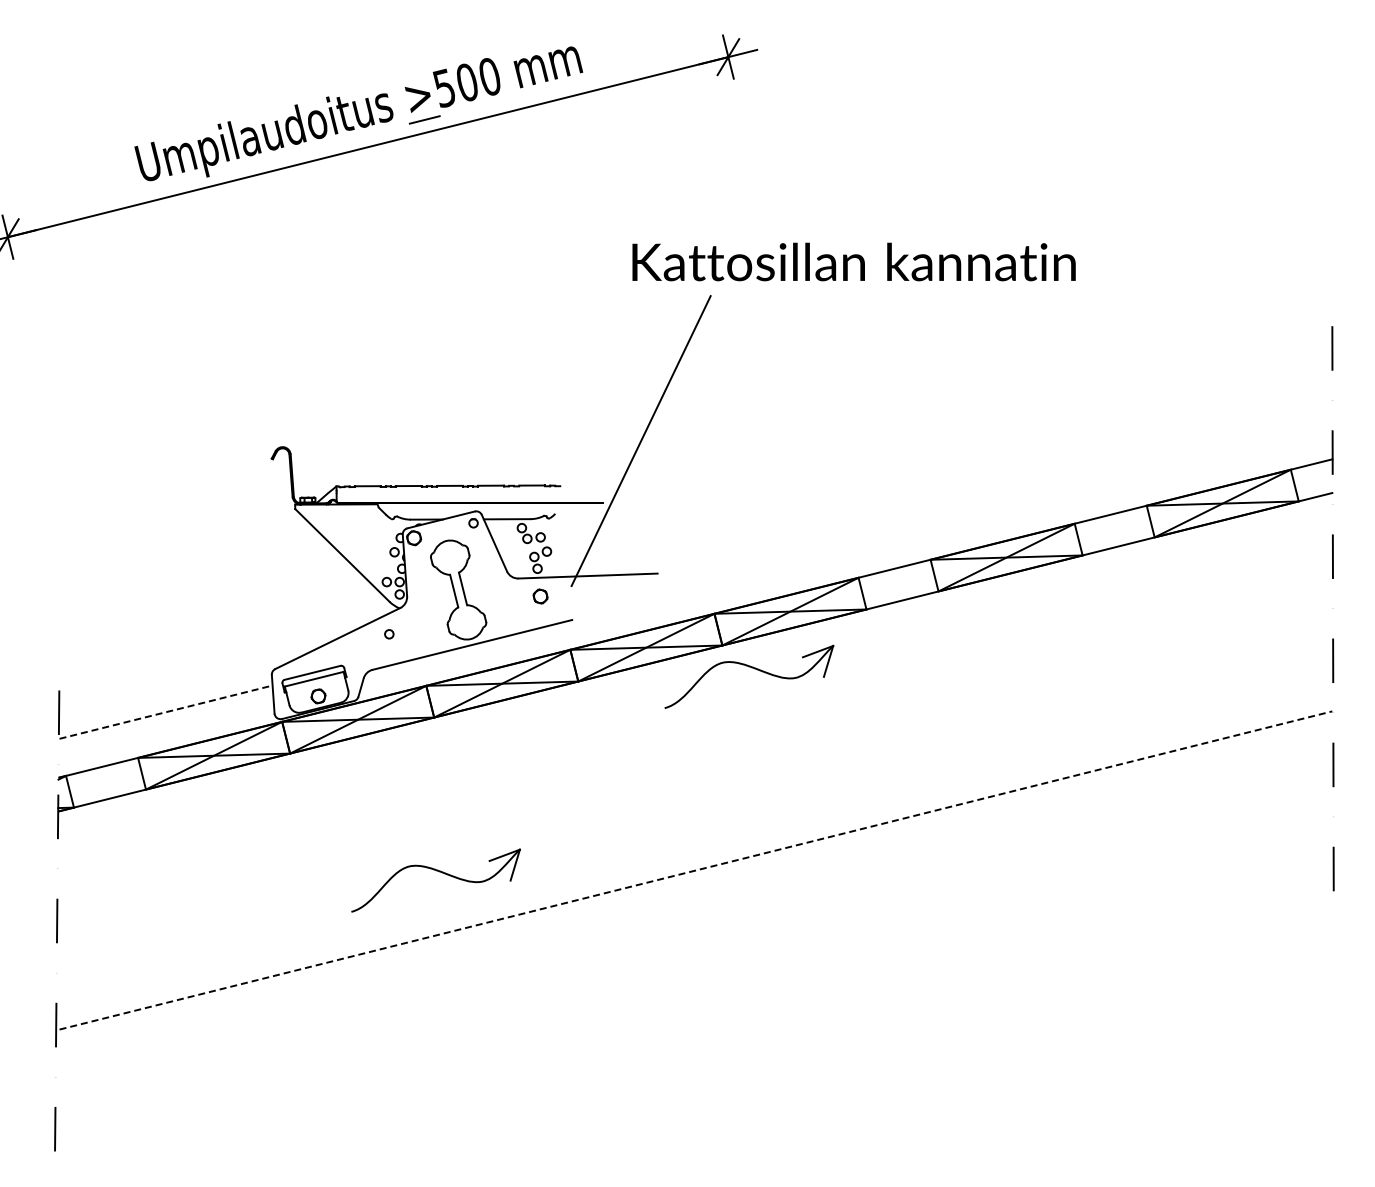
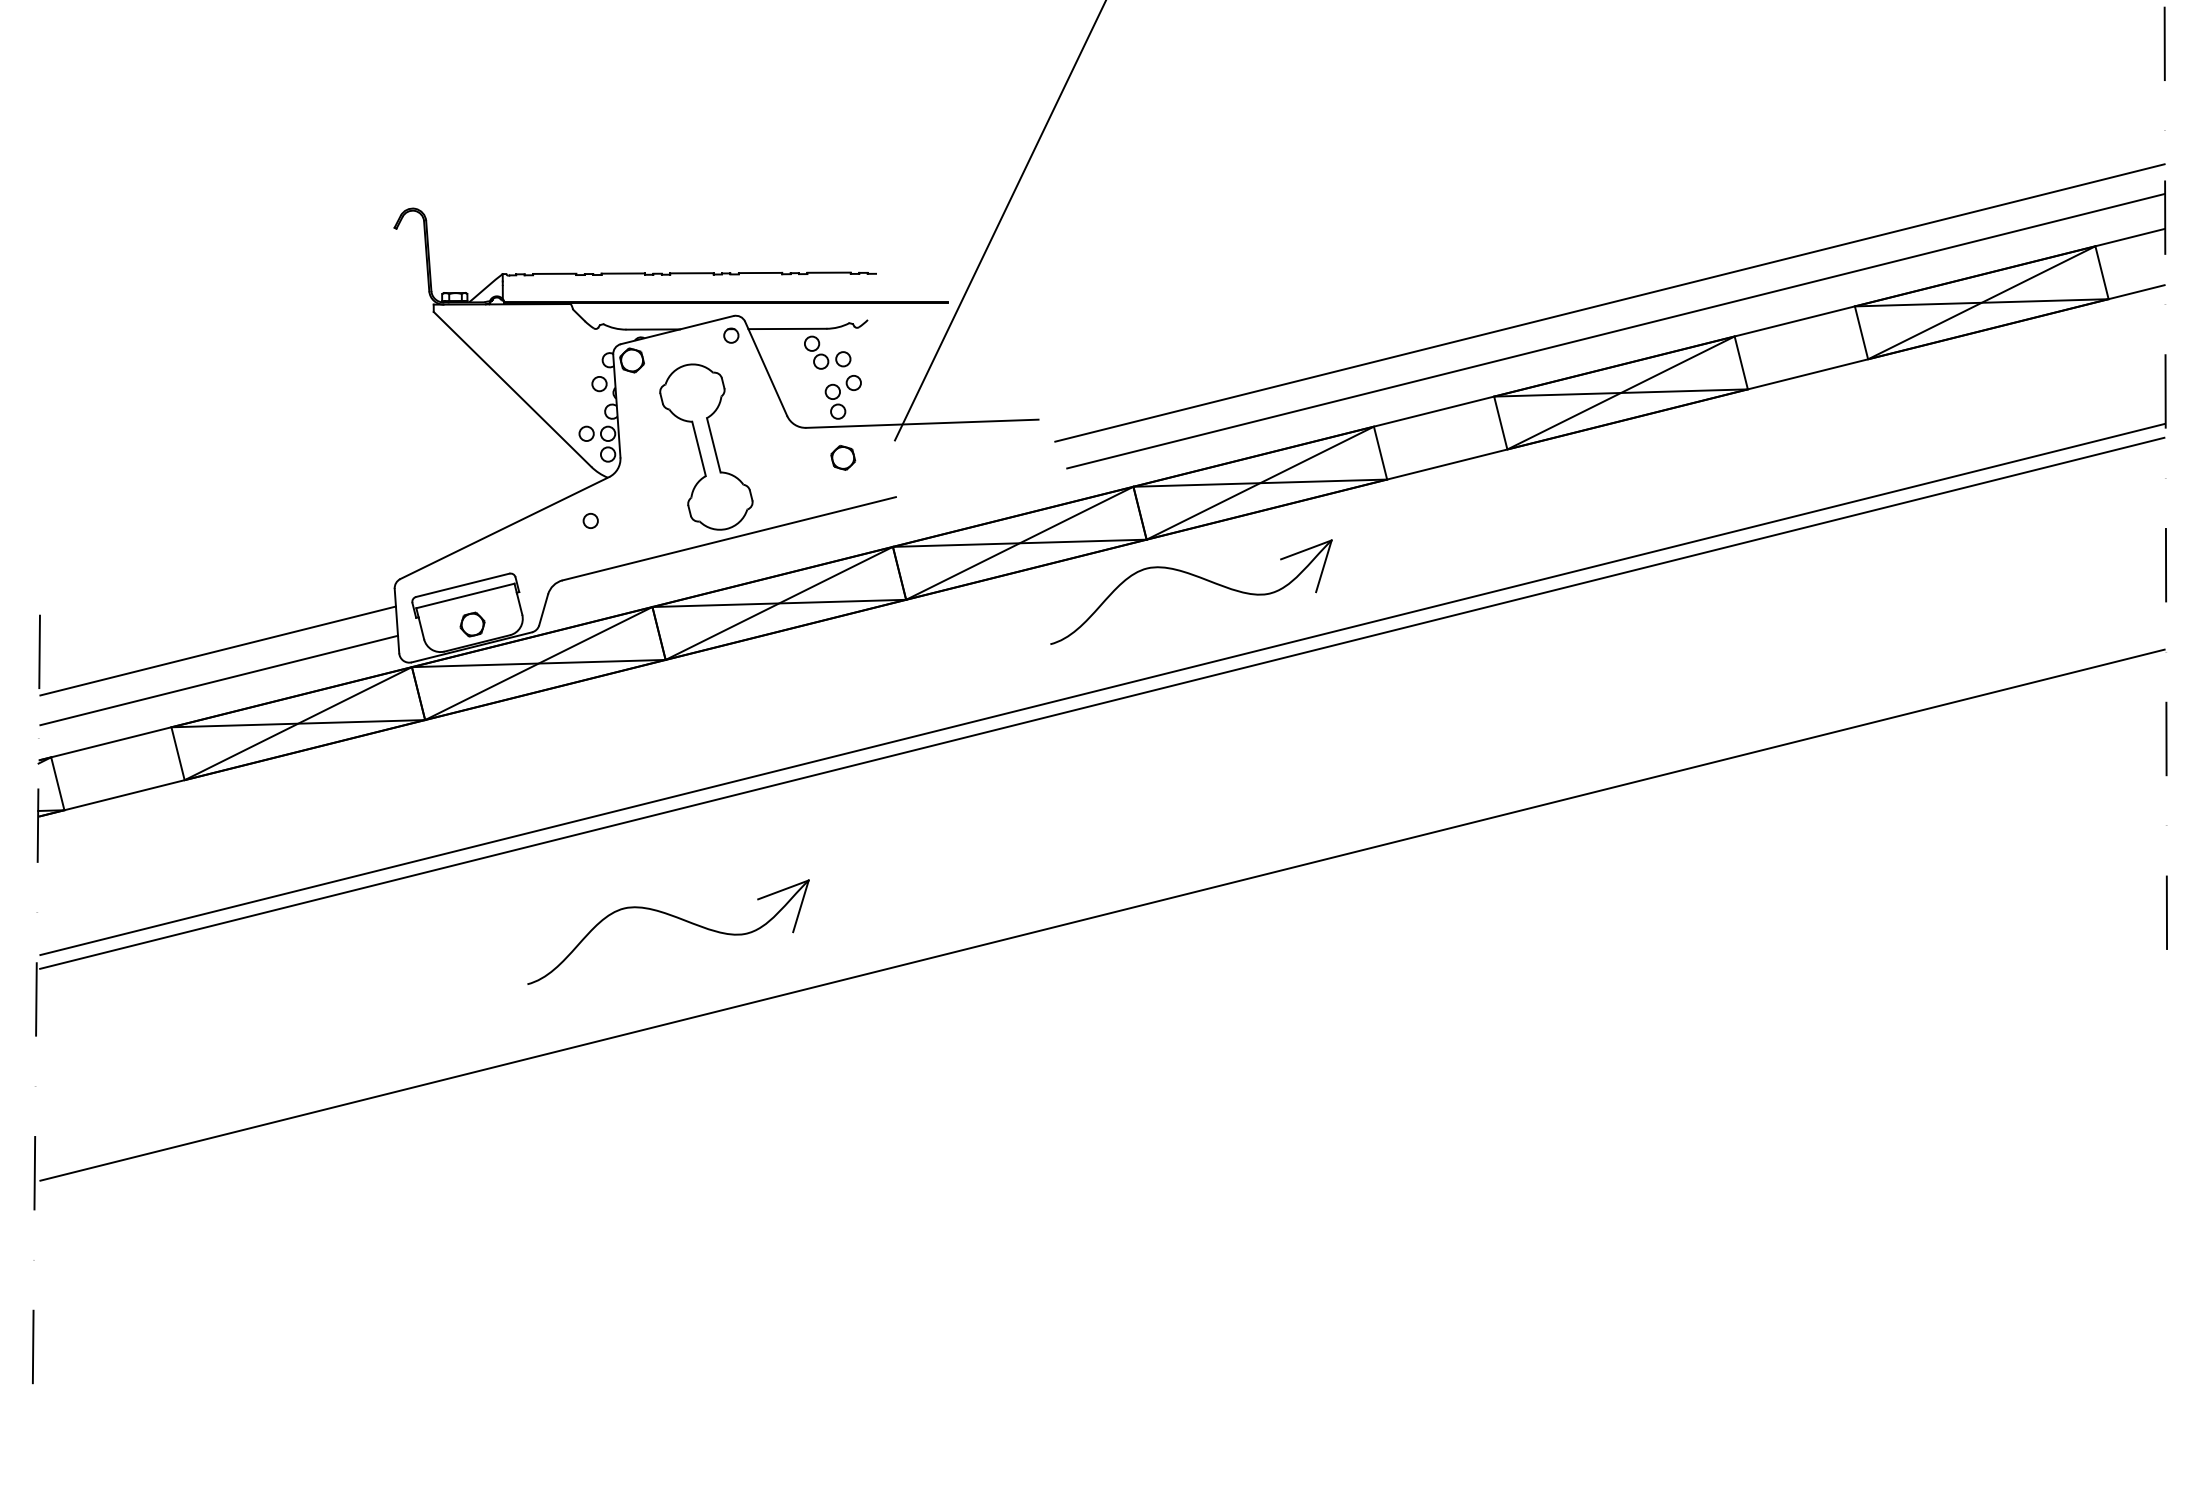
line: (999, 503) -> (1609, 302), added
line: (1003, 520) -> (1615, 331), added
line: (166, 712) -> (218, 651), dashed -> solid
line: (166, 729) -> (218, 679), added
line: (695, 735) -> (1101, 689), added
line: (695, 743) -> (1101, 703), added
line: (695, 870) -> (1101, 915), dashed -> solid

